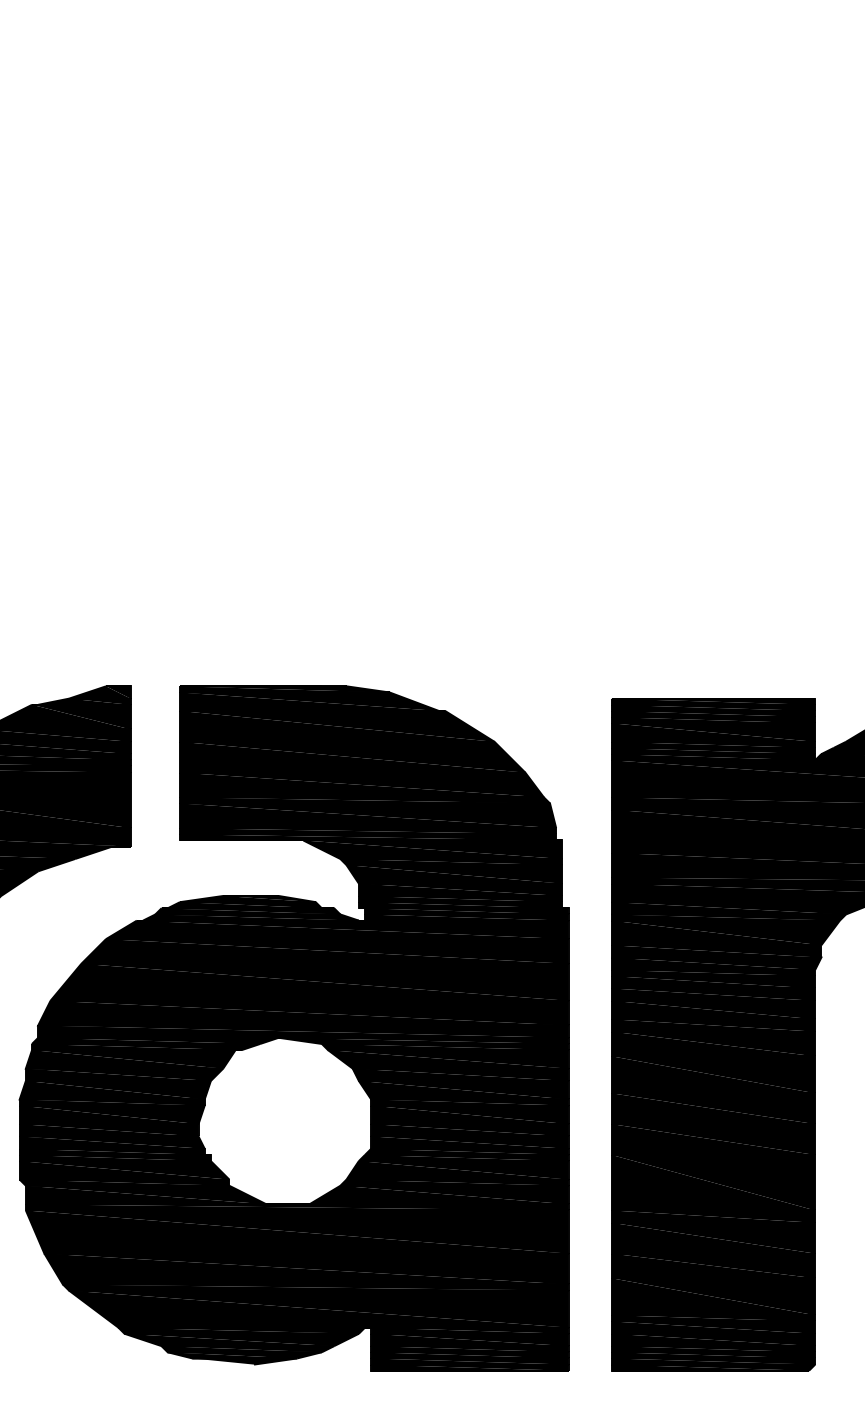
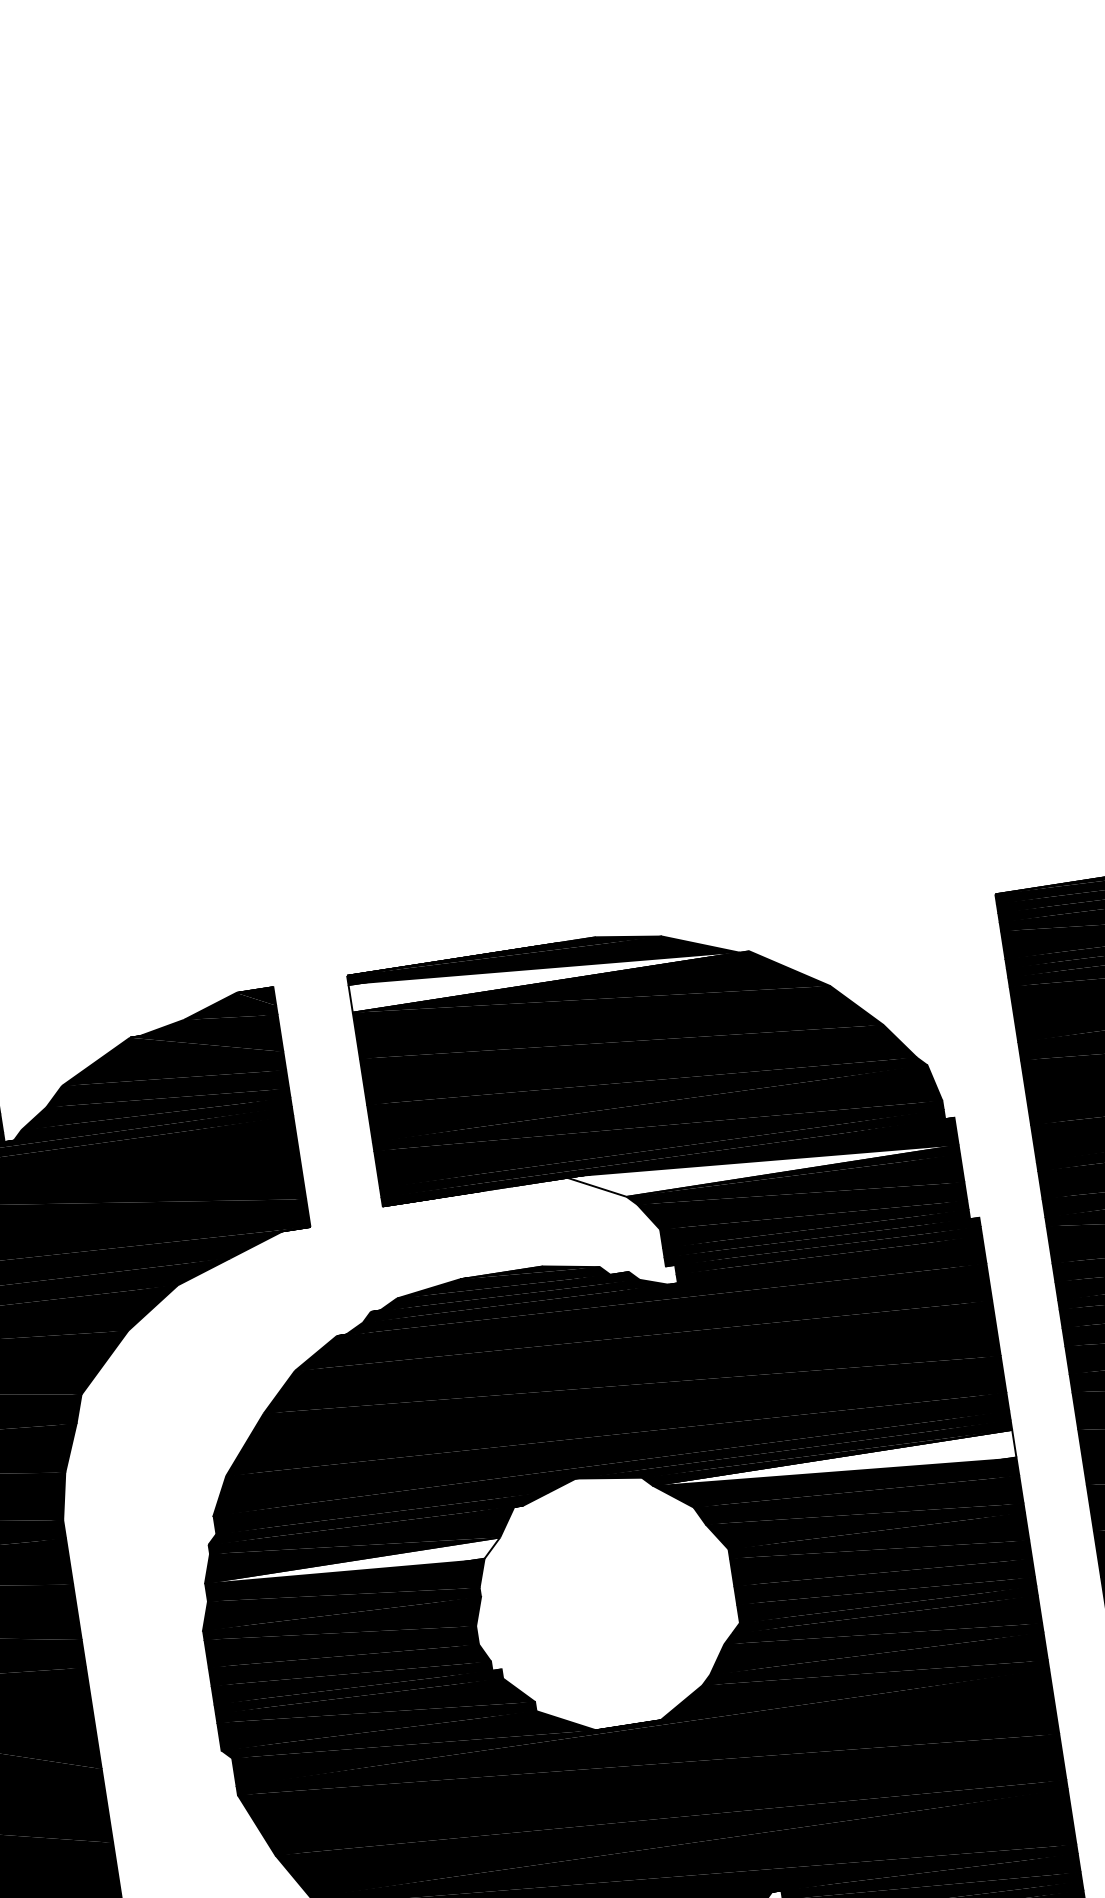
fill: (309, 701) -> (544, 968), removed
fill: (432, 849) -> (762, 1161), removed
fill: (448, 1059) -> (834, 1471), removed
fill: (124, 1074) -> (353, 1569), removed

